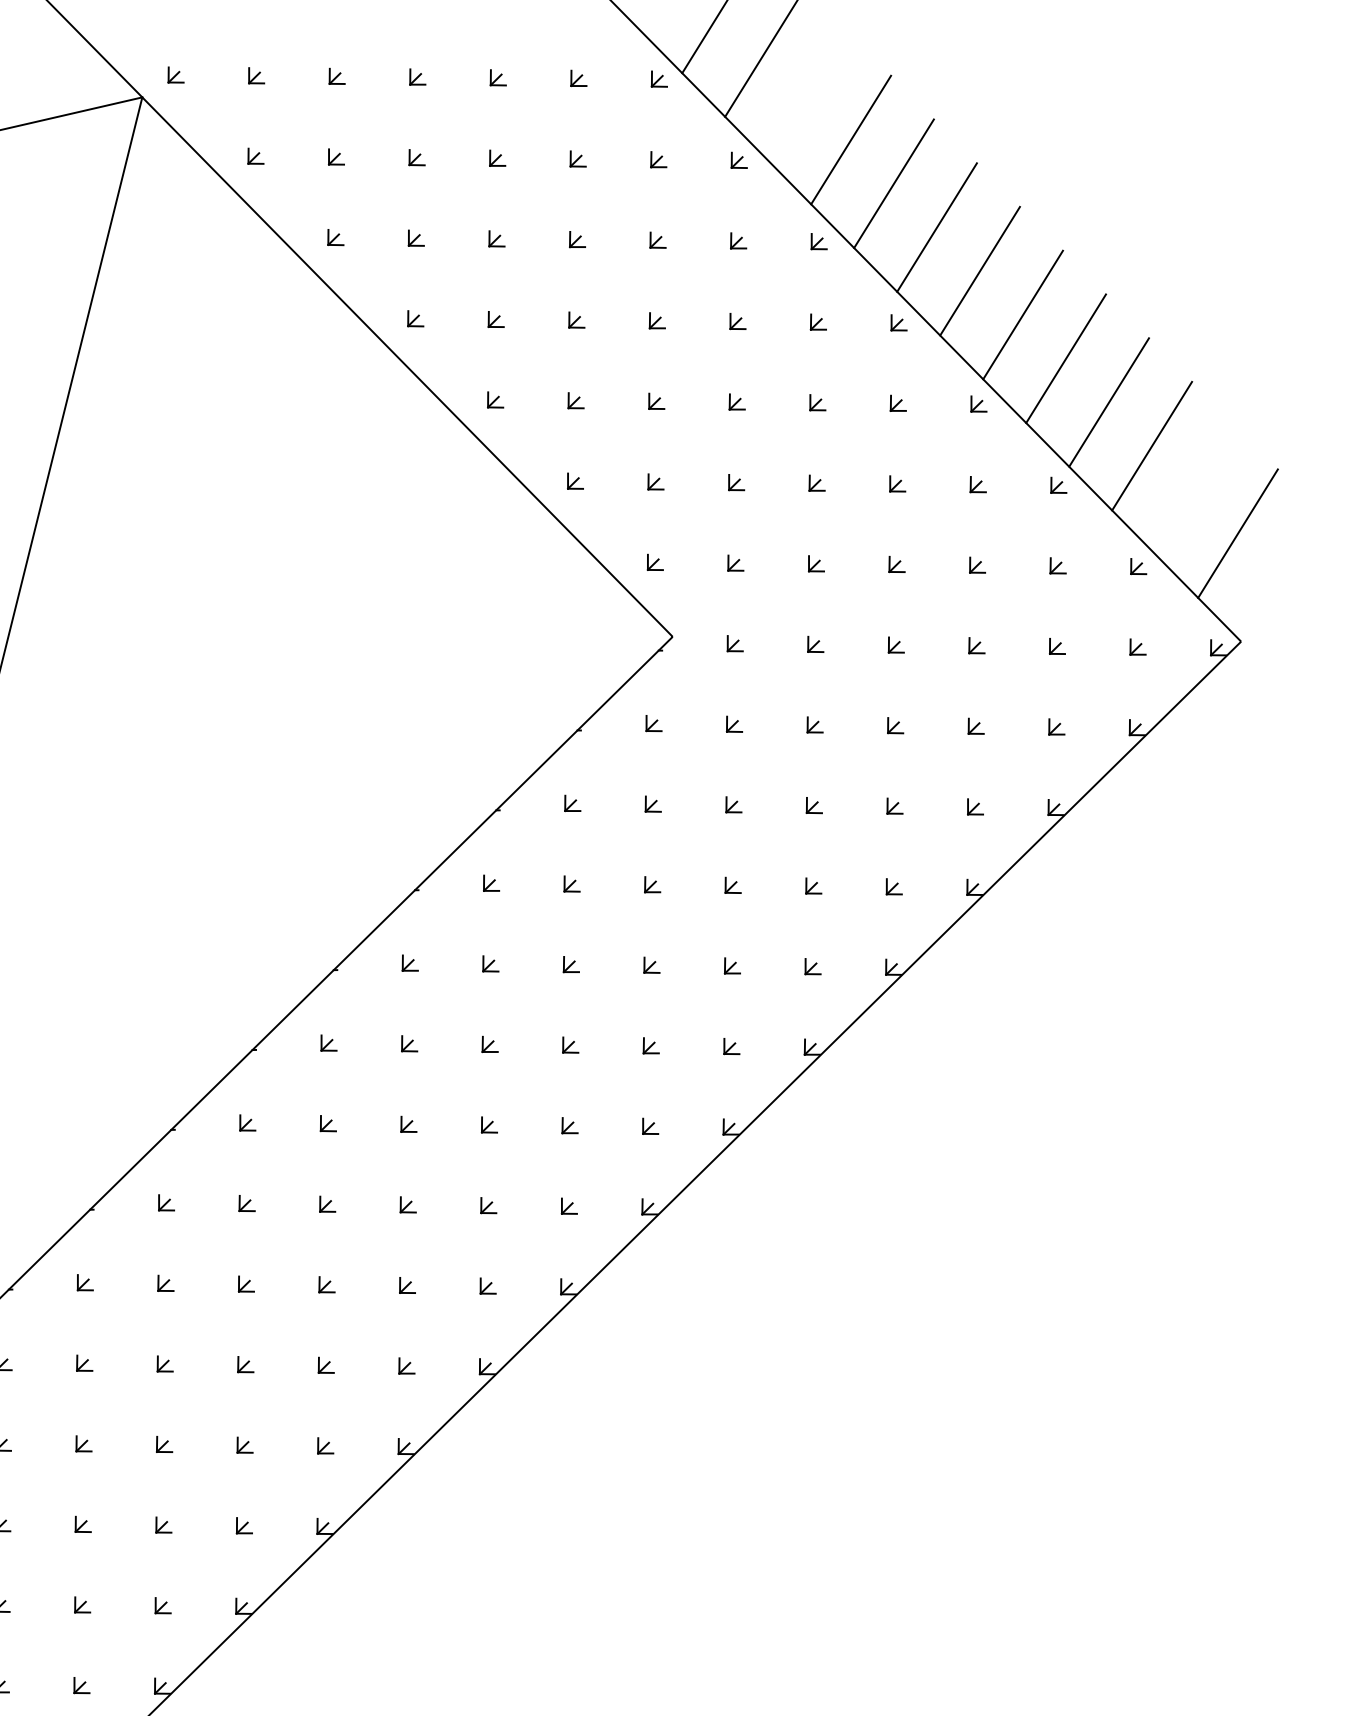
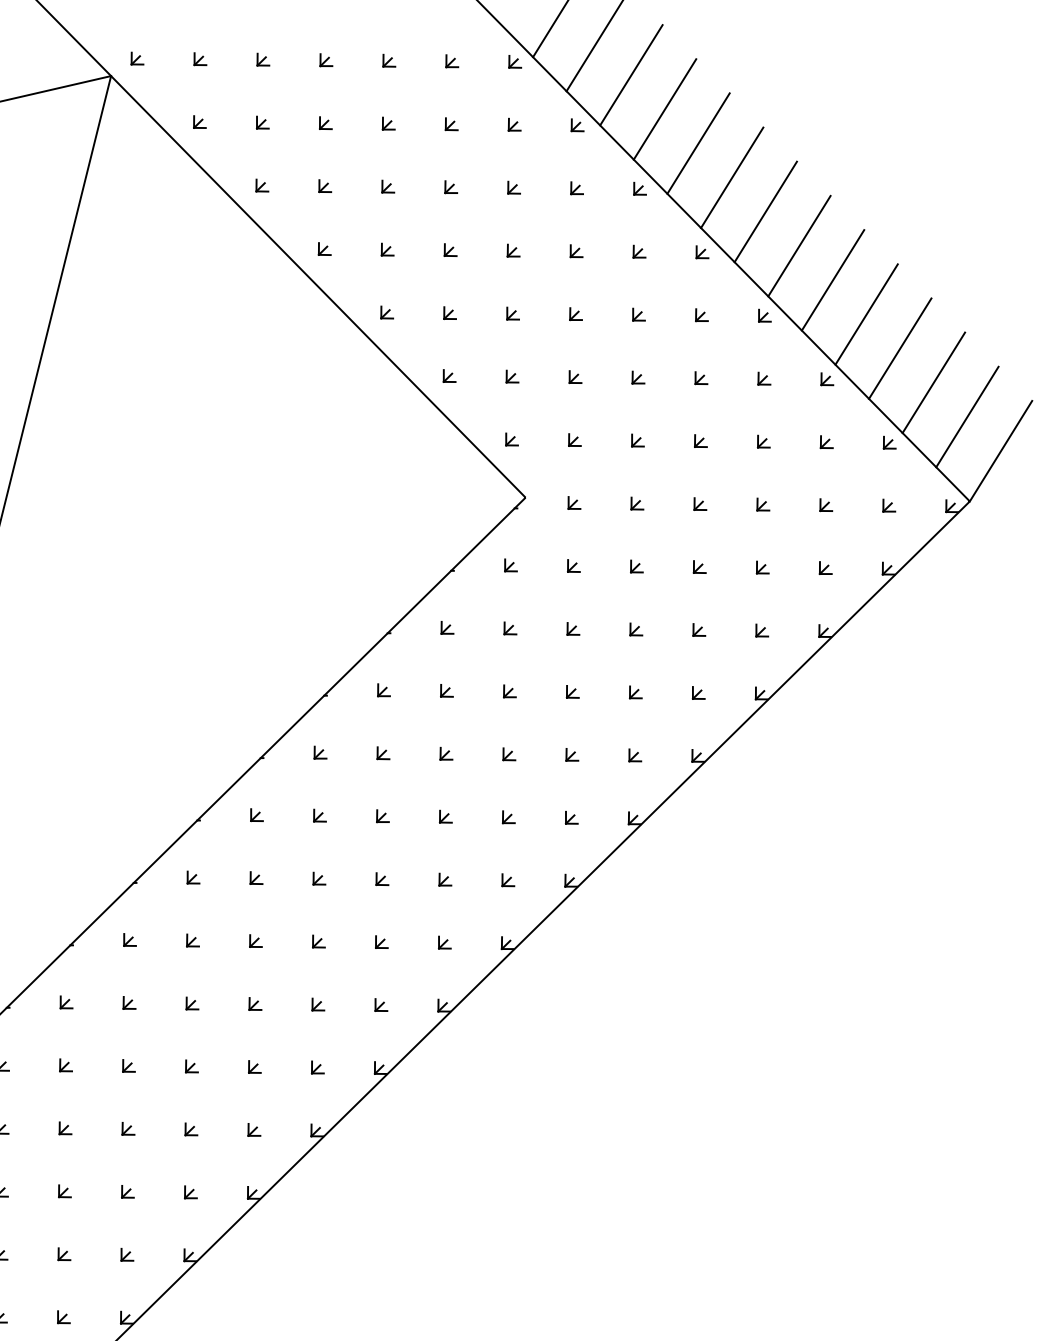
line: (808, 96) -> (631, 75), added
line: (1195, 489) -> (934, 382), added
line: (1280, 577) -> (1000, 451), added

